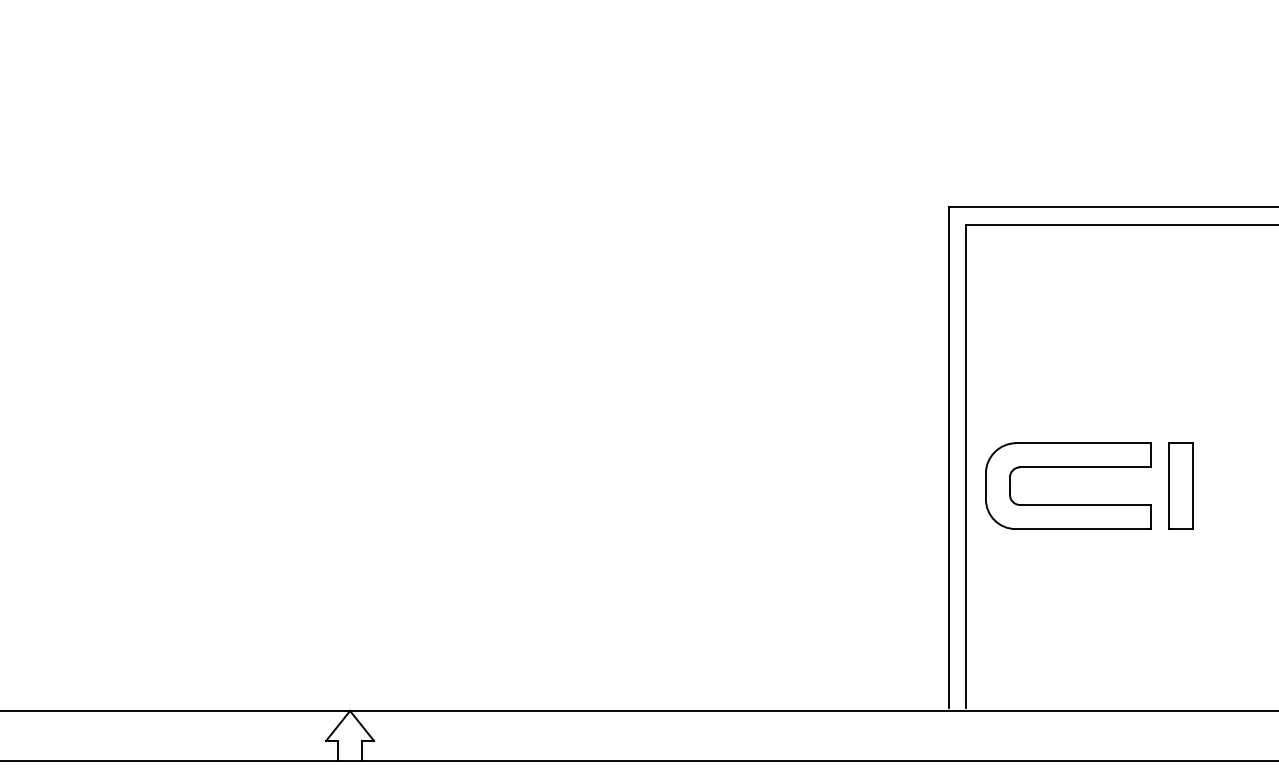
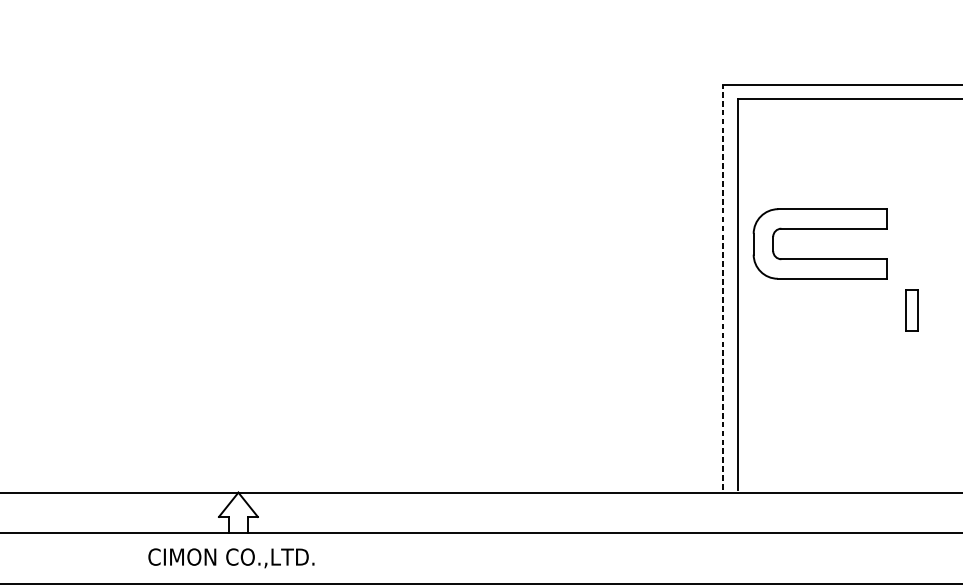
line: (948, 456) -> (723, 286), solid -> dashed
part: (1068, 467) -> (820, 228), moved
part: (1180, 485) -> (911, 309), size x0.6

